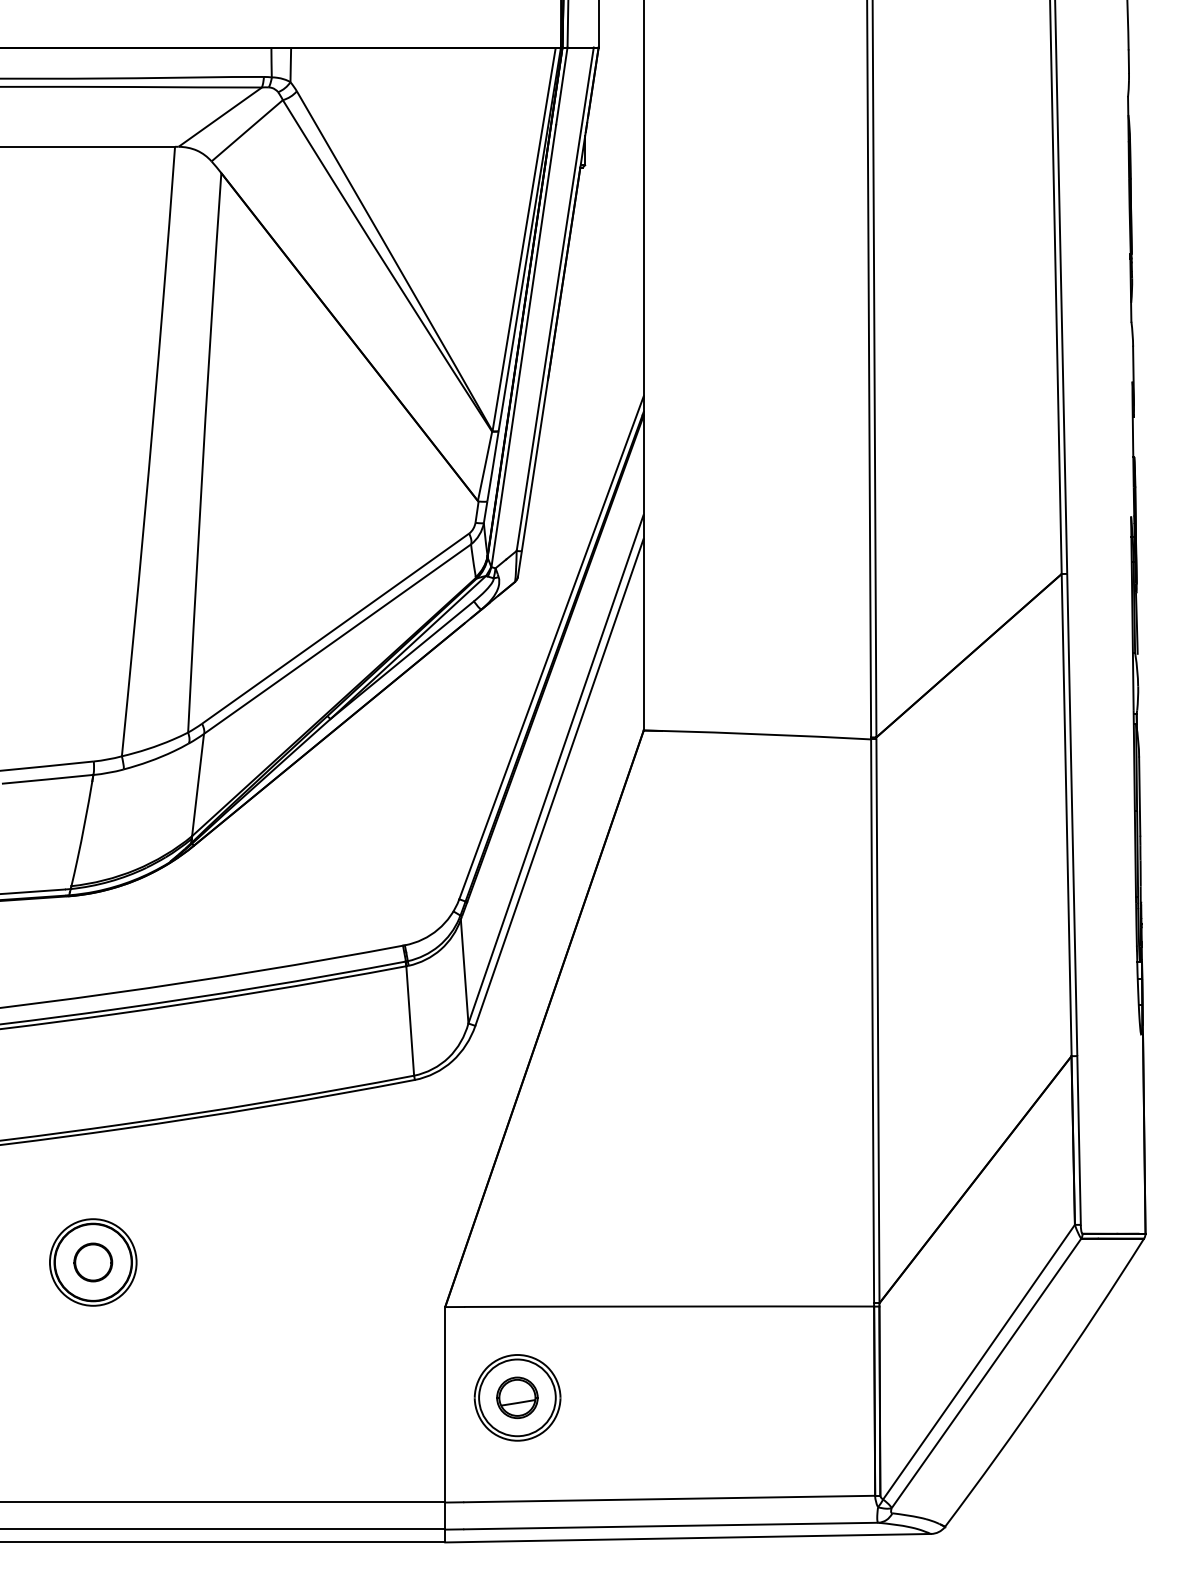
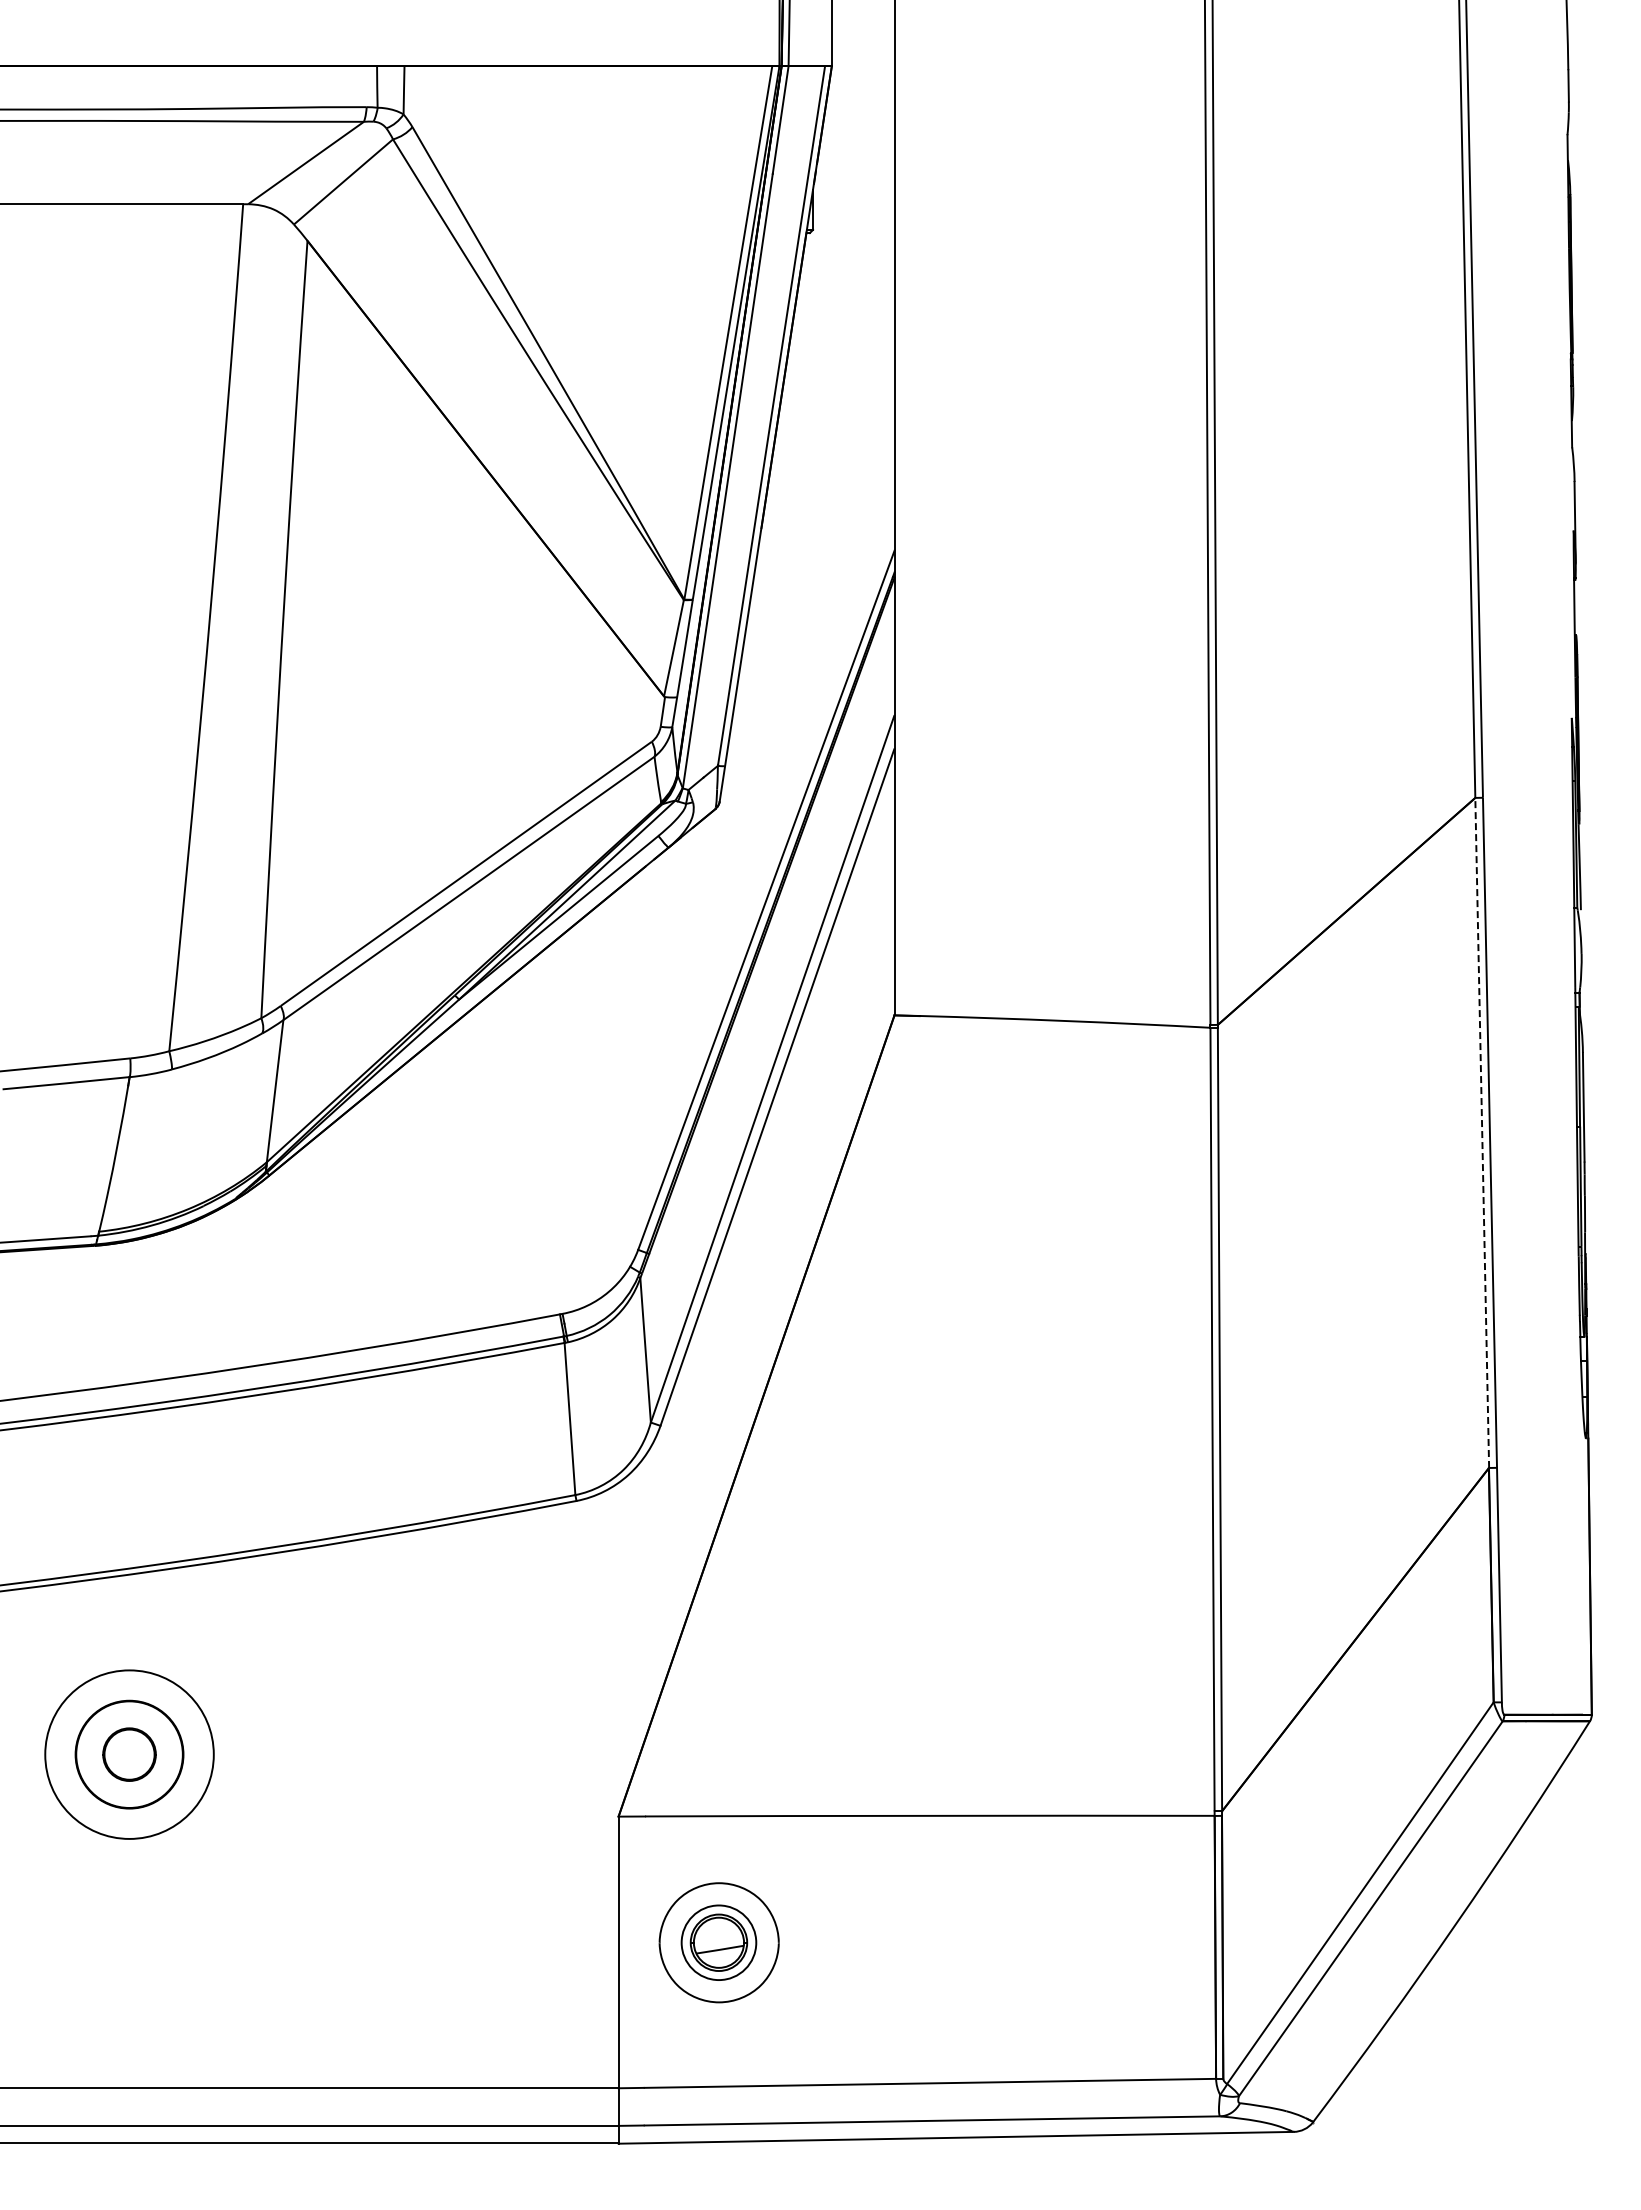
line: (1066, 814) -> (1482, 1132), solid -> dashed
circle: (93, 1262) -> (129, 1754), size x1.4
circle: (517, 1397) -> (718, 1942), size x0.7

